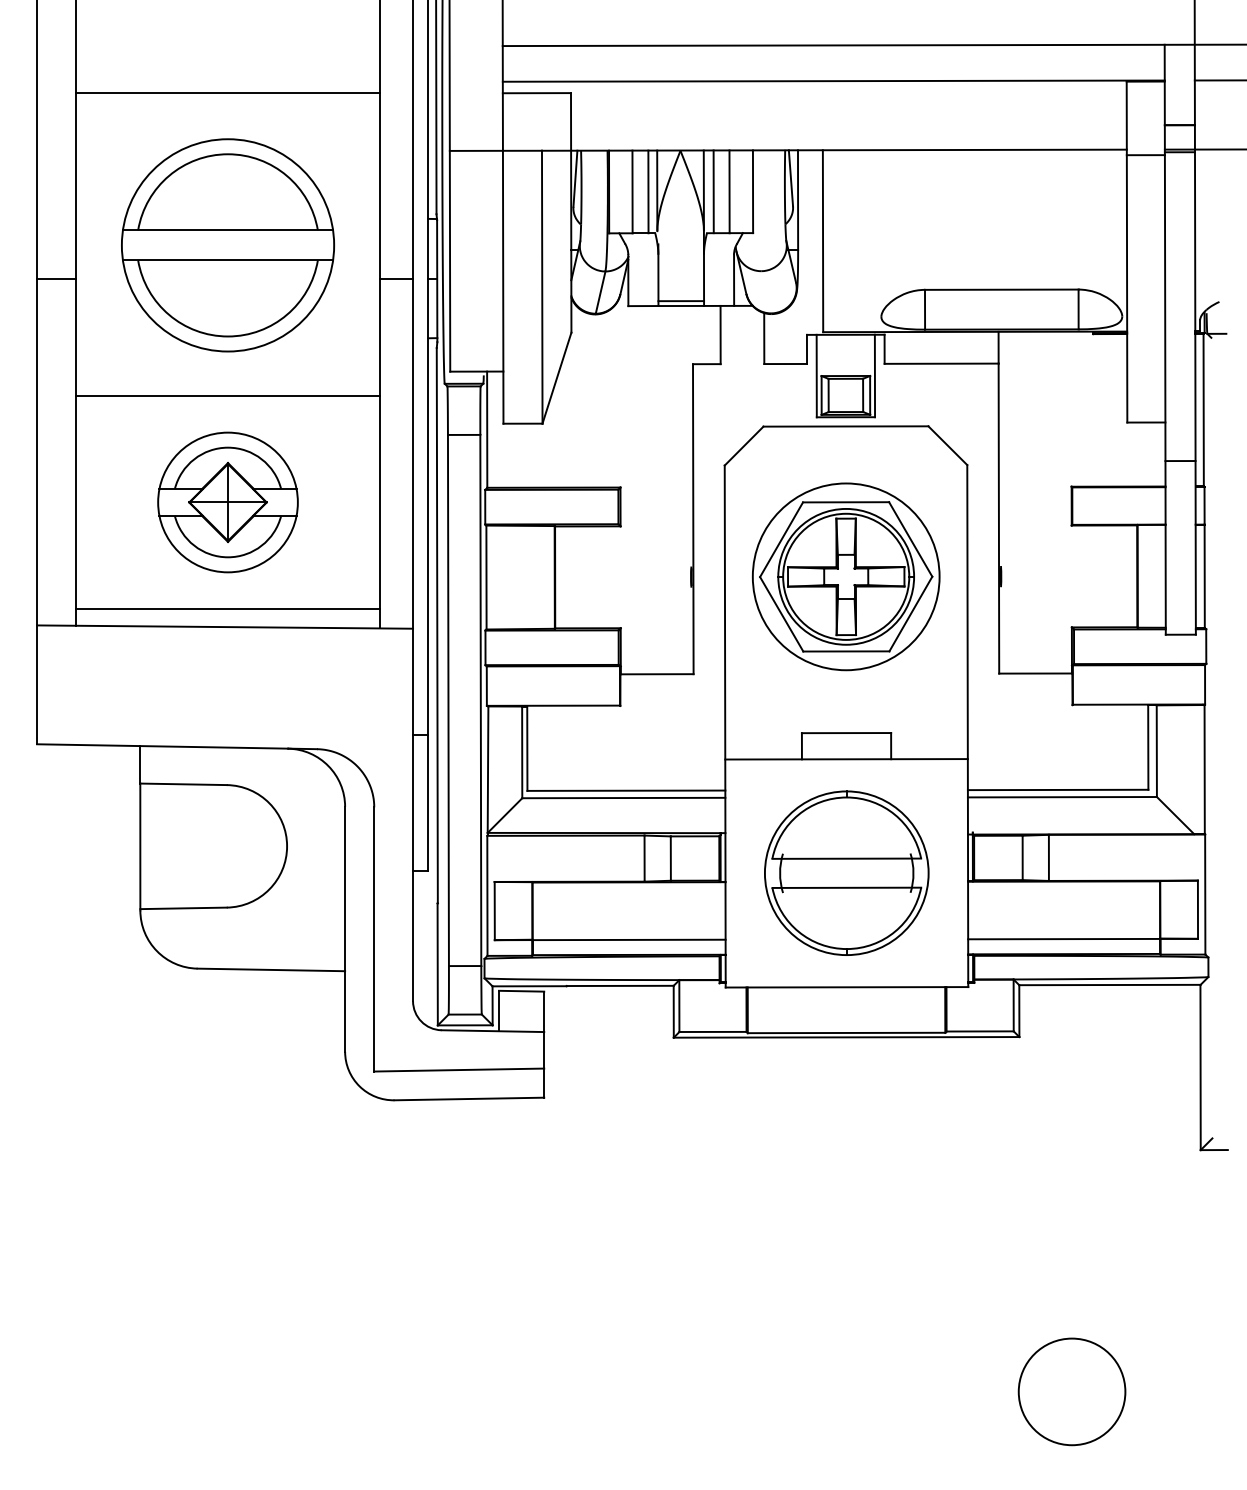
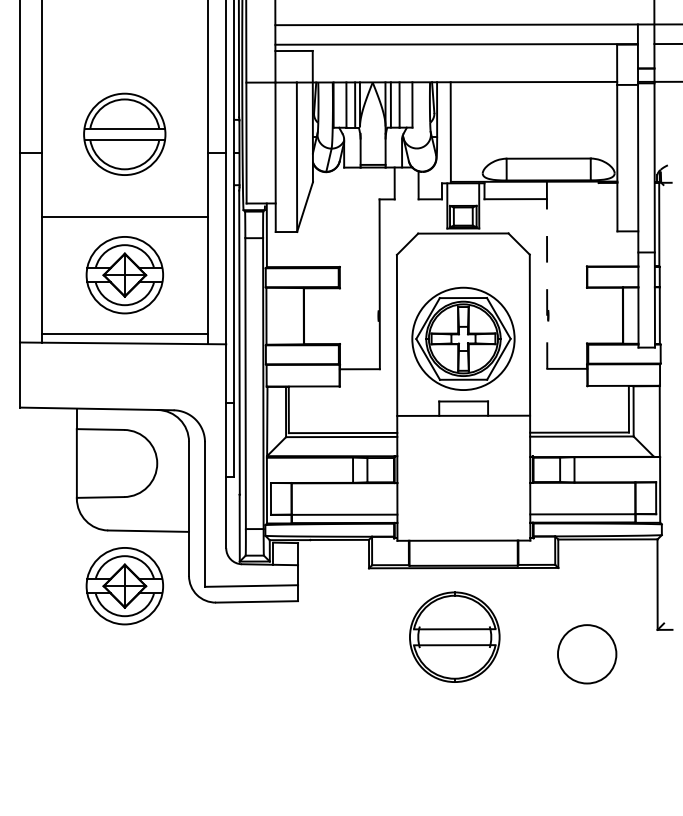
line: (227, 92) -> (124, 50), removed
part: (227, 245) -> (124, 134), size x0.7
line: (999, 519) -> (547, 284), solid -> dashed
part: (846, 576) -> (463, 338), moved
part: (846, 871) -> (454, 636), moved
part: (227, 1070) -> (124, 586), added
circle: (1072, 1392) -> (587, 654), moved

